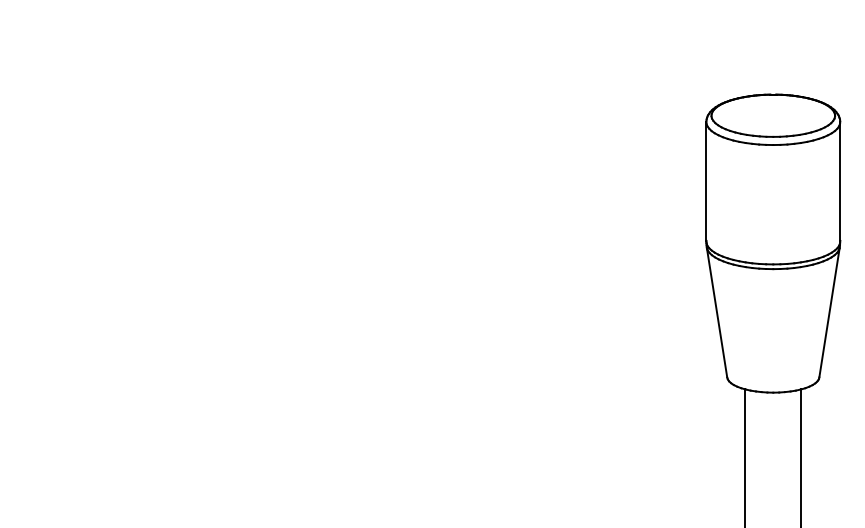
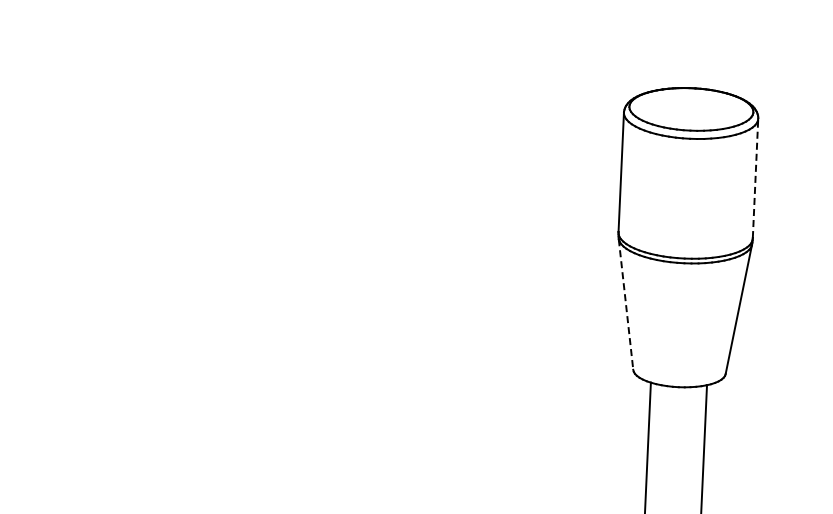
line: (840, 181) -> (755, 178), solid -> dashed
line: (717, 313) -> (626, 305), solid -> dashed

